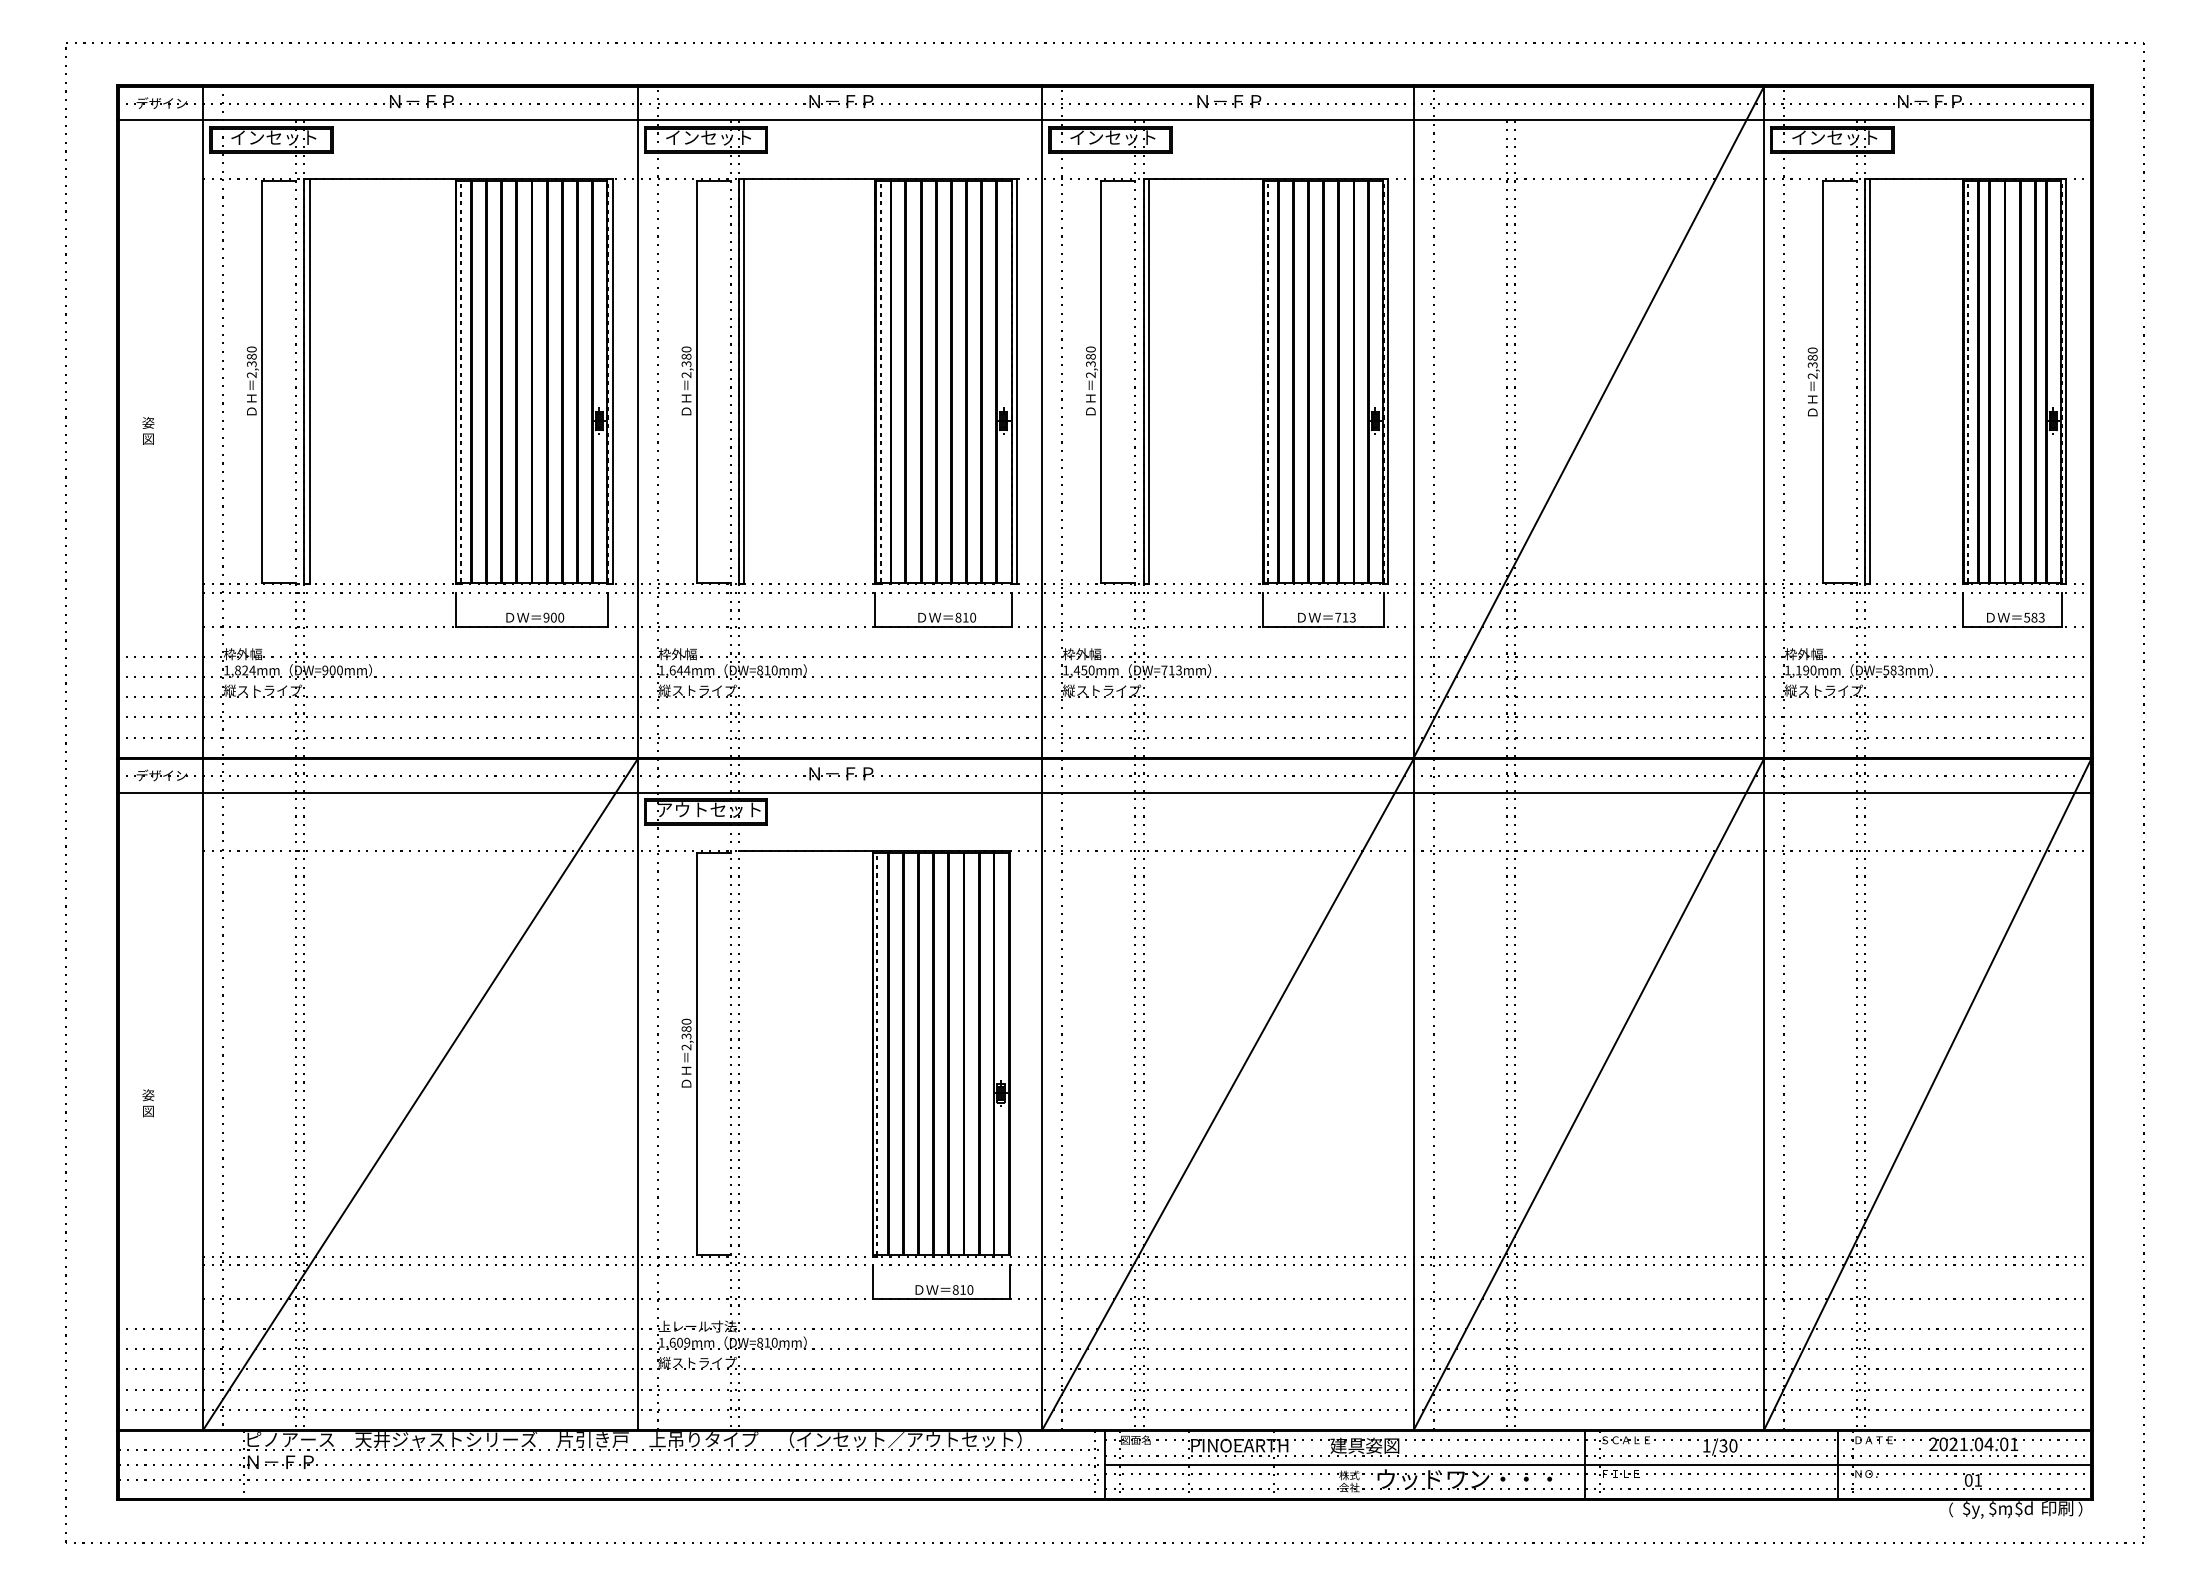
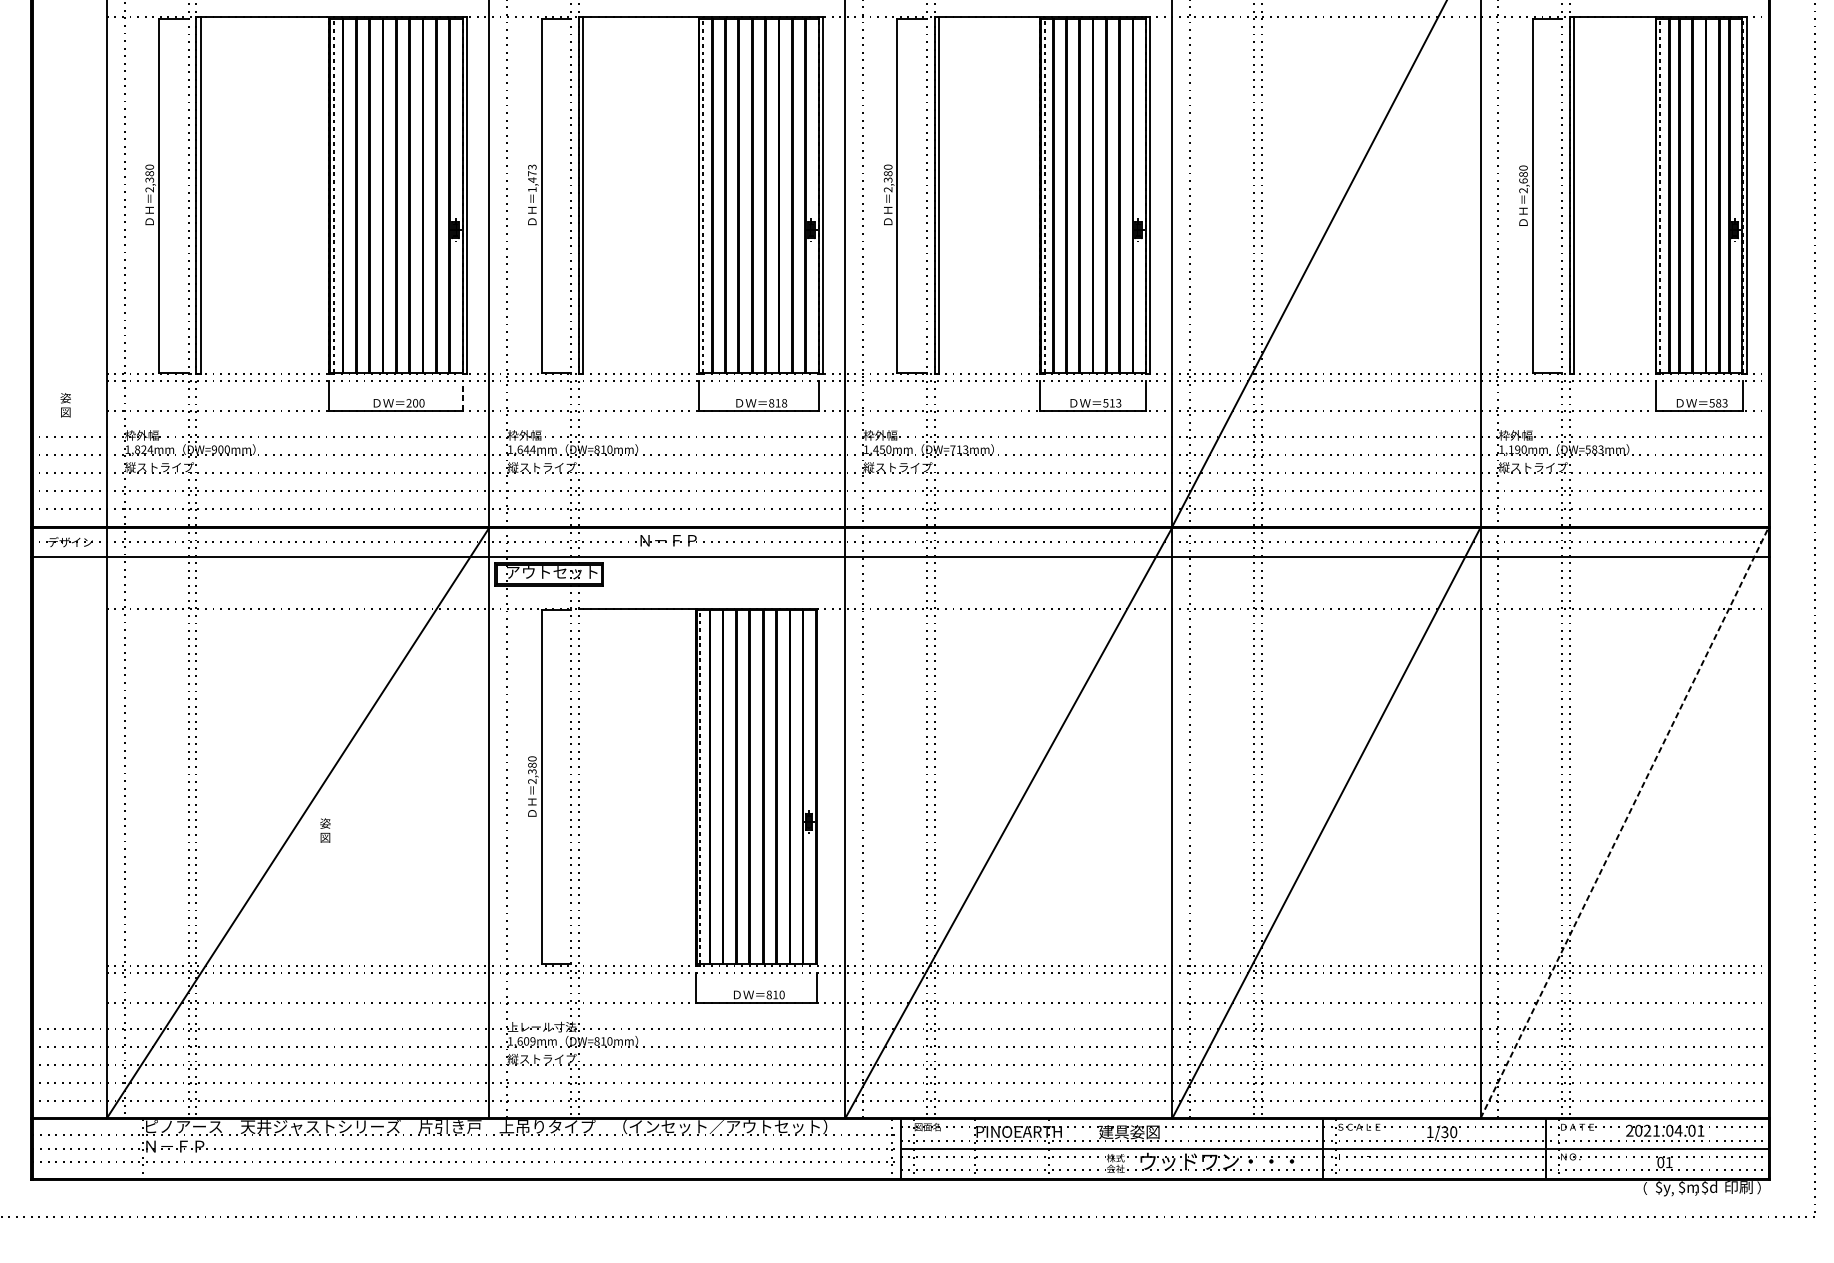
text: (686, 361) -> (532, 177), 2,380 -> 1,473
text: (1812, 365) -> (1523, 181), 2,380 -> 2,680
text: (148, 430) -> (65, 404), moved
line: (607, 609) -> (462, 396), solid -> dashed
text: (546, 617) -> (409, 403), 900 -> 200
text: (973, 617) -> (784, 403), 810 -> 818
text: (1338, 617) -> (1106, 403), 713 -> 513
line: (1927, 1094) -> (1624, 822), solid -> dashed
text: (148, 1103) -> (325, 830), moved

